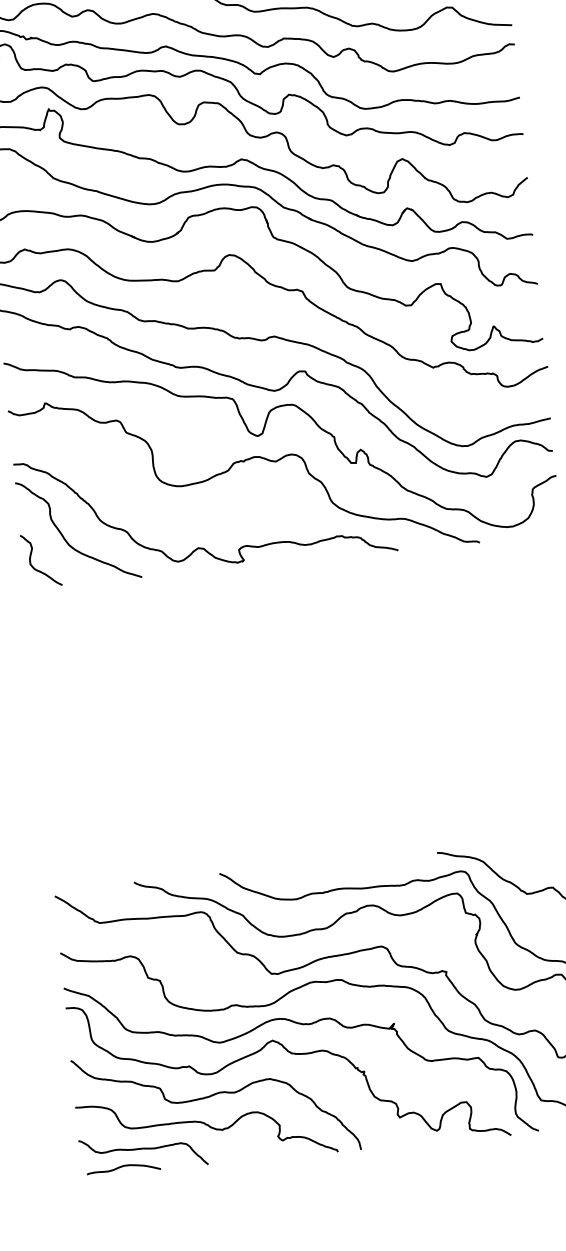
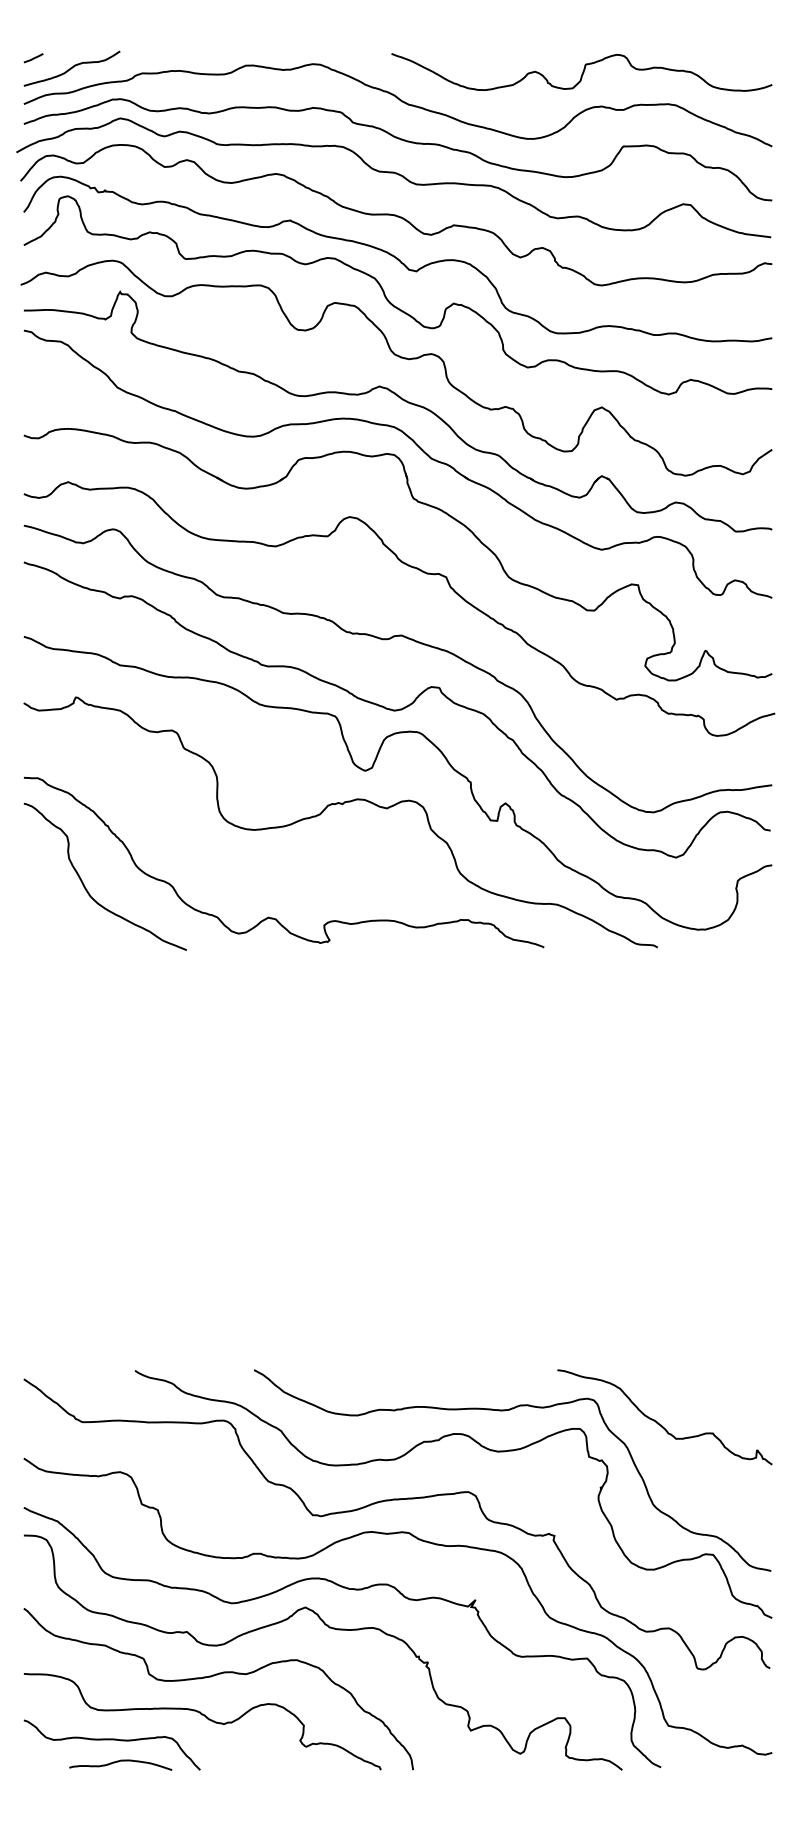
curve: (33, 566) -> (38, 921), removed
curve: (121, 1167) -> (118, 1762), moved

